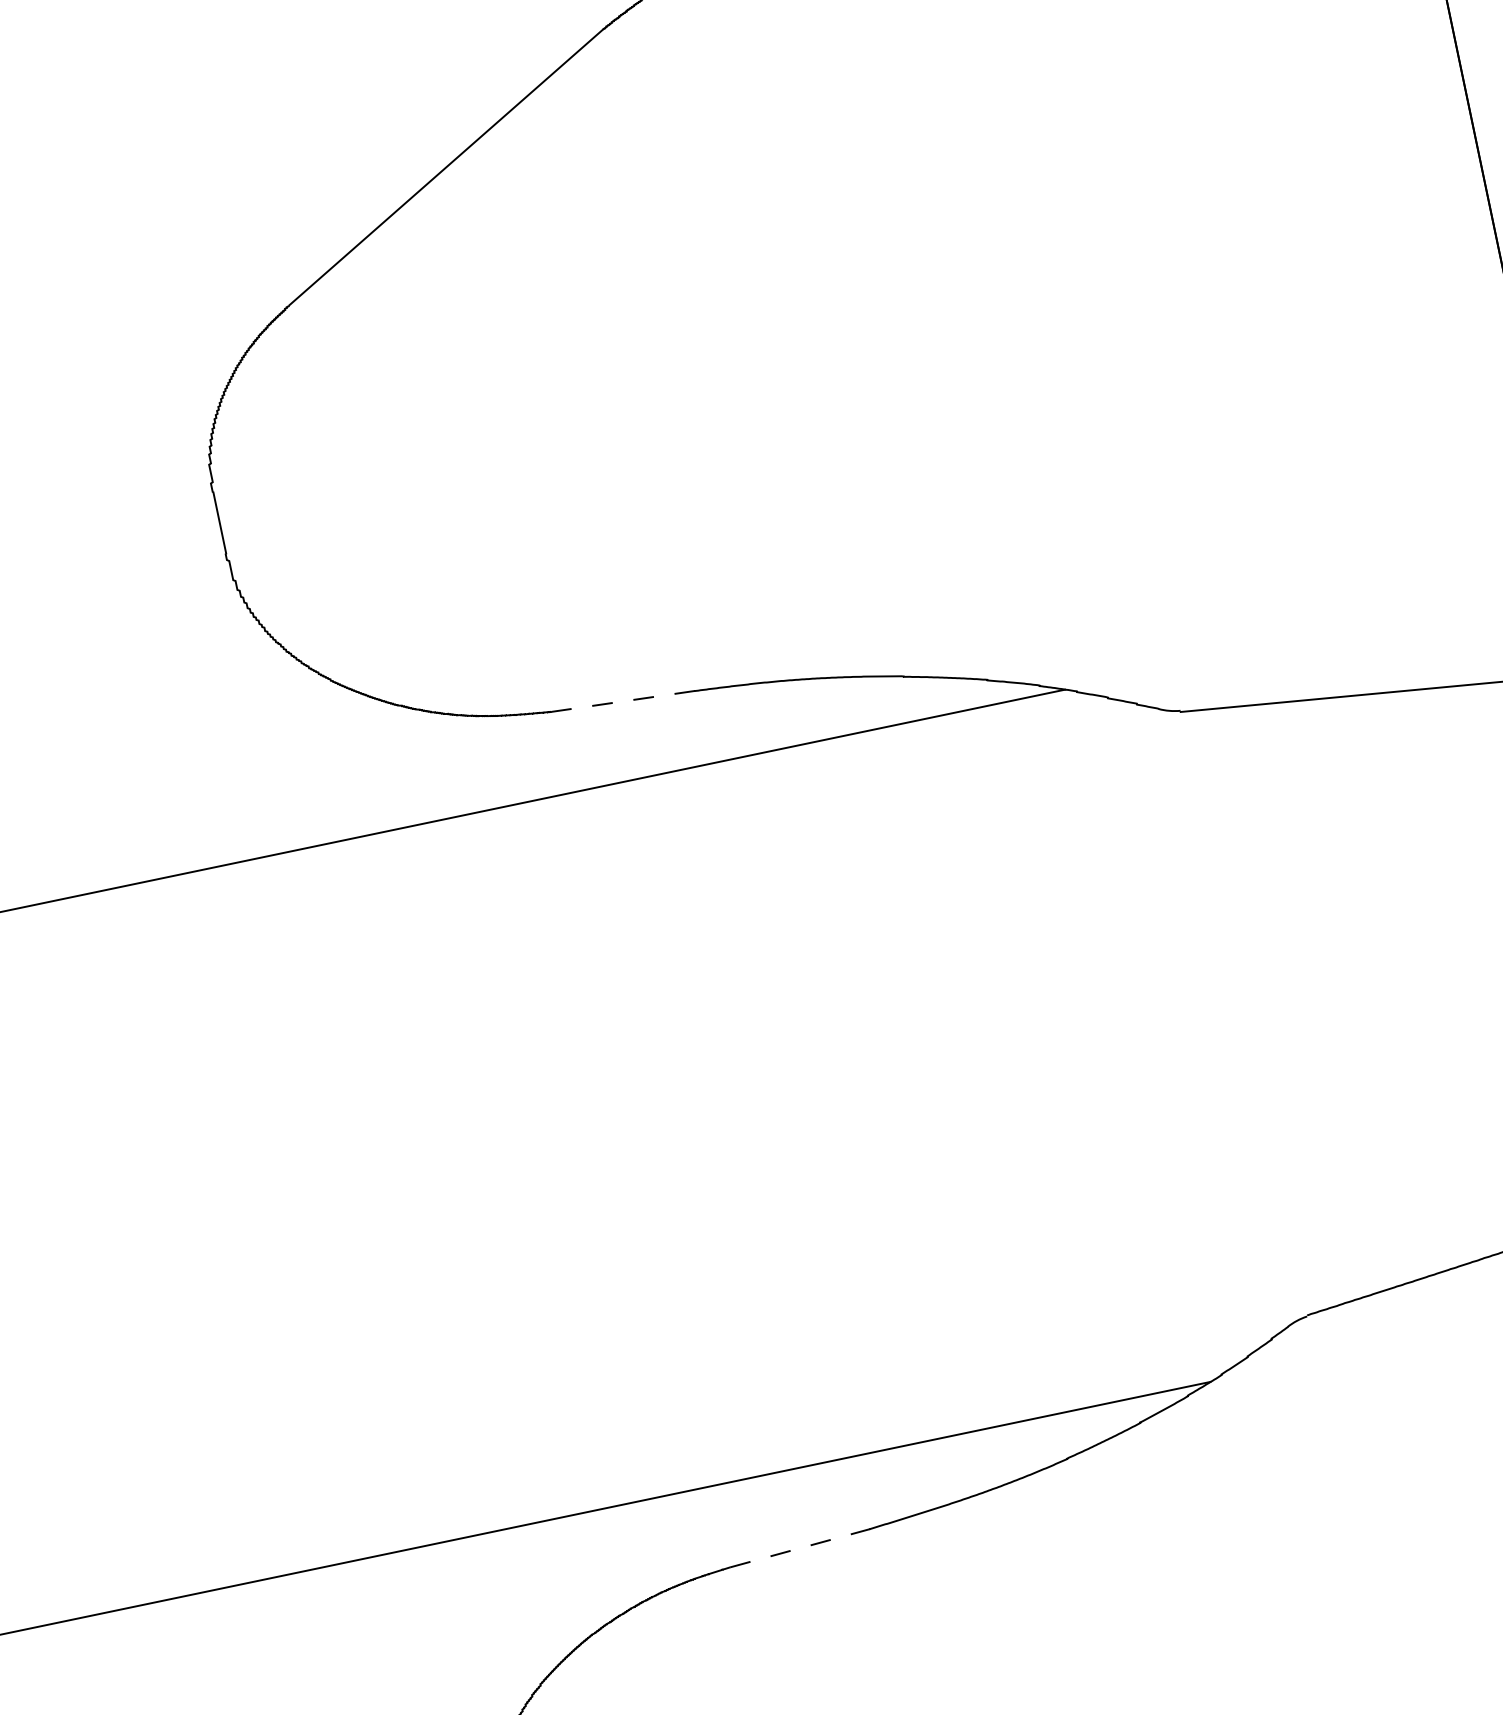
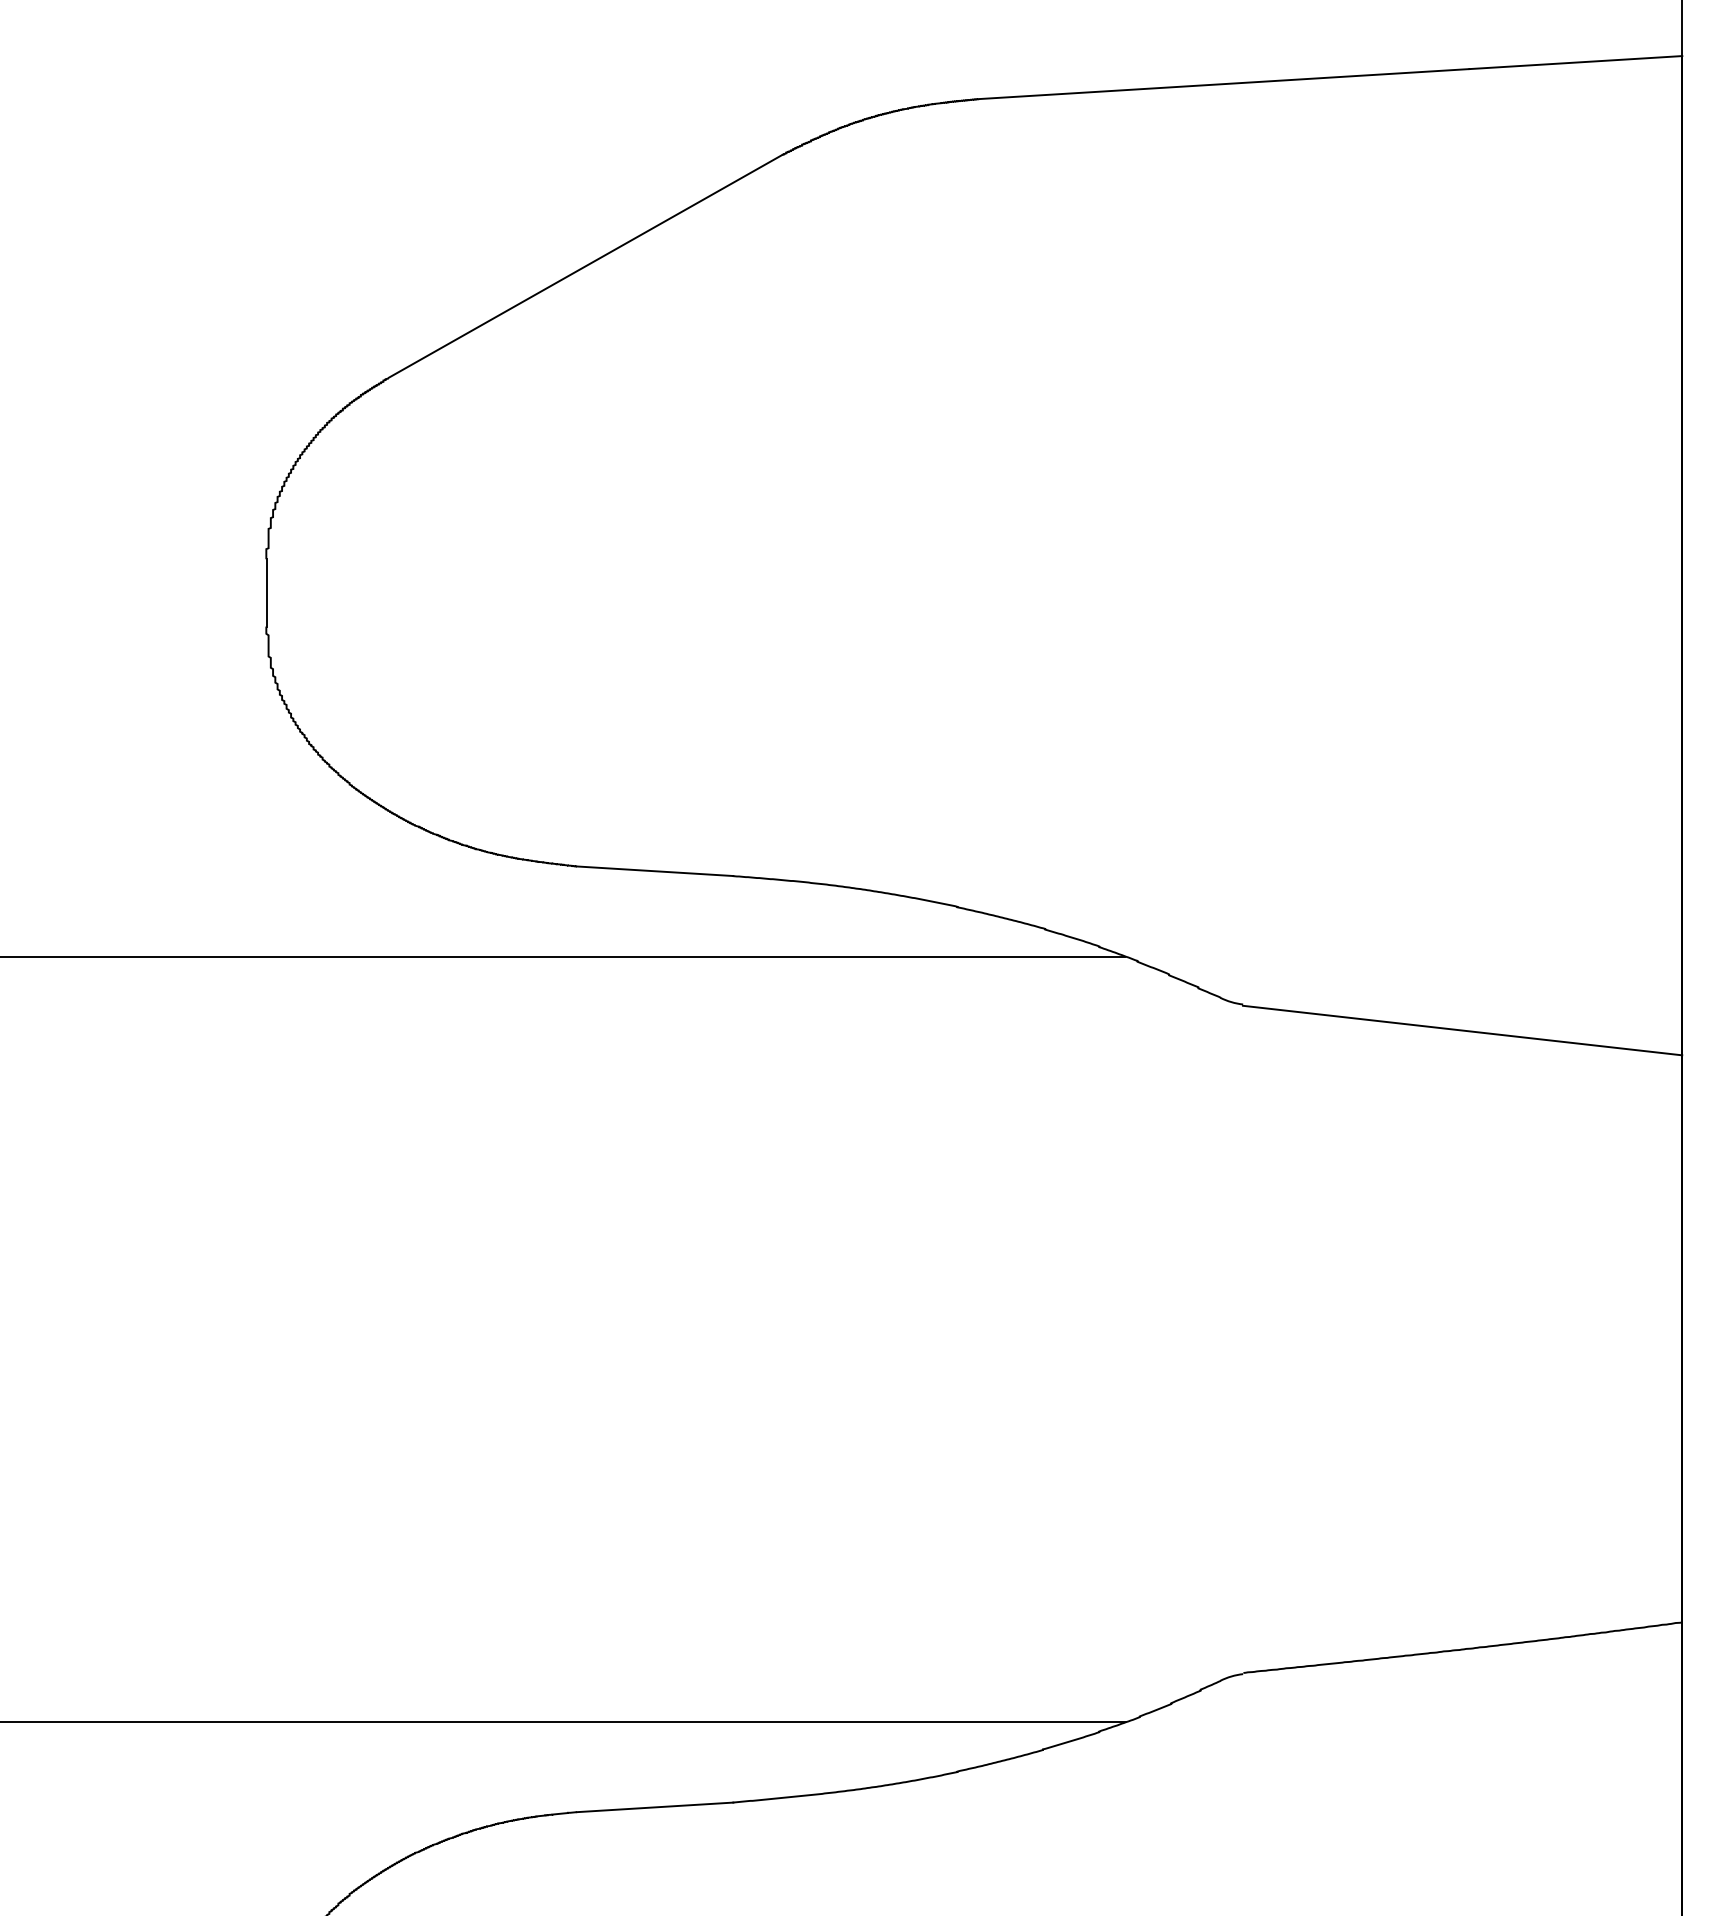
line: (622, 701) -> (654, 871), dashed -> solid
line: (800, 1548) -> (655, 1807), dashed -> solid

